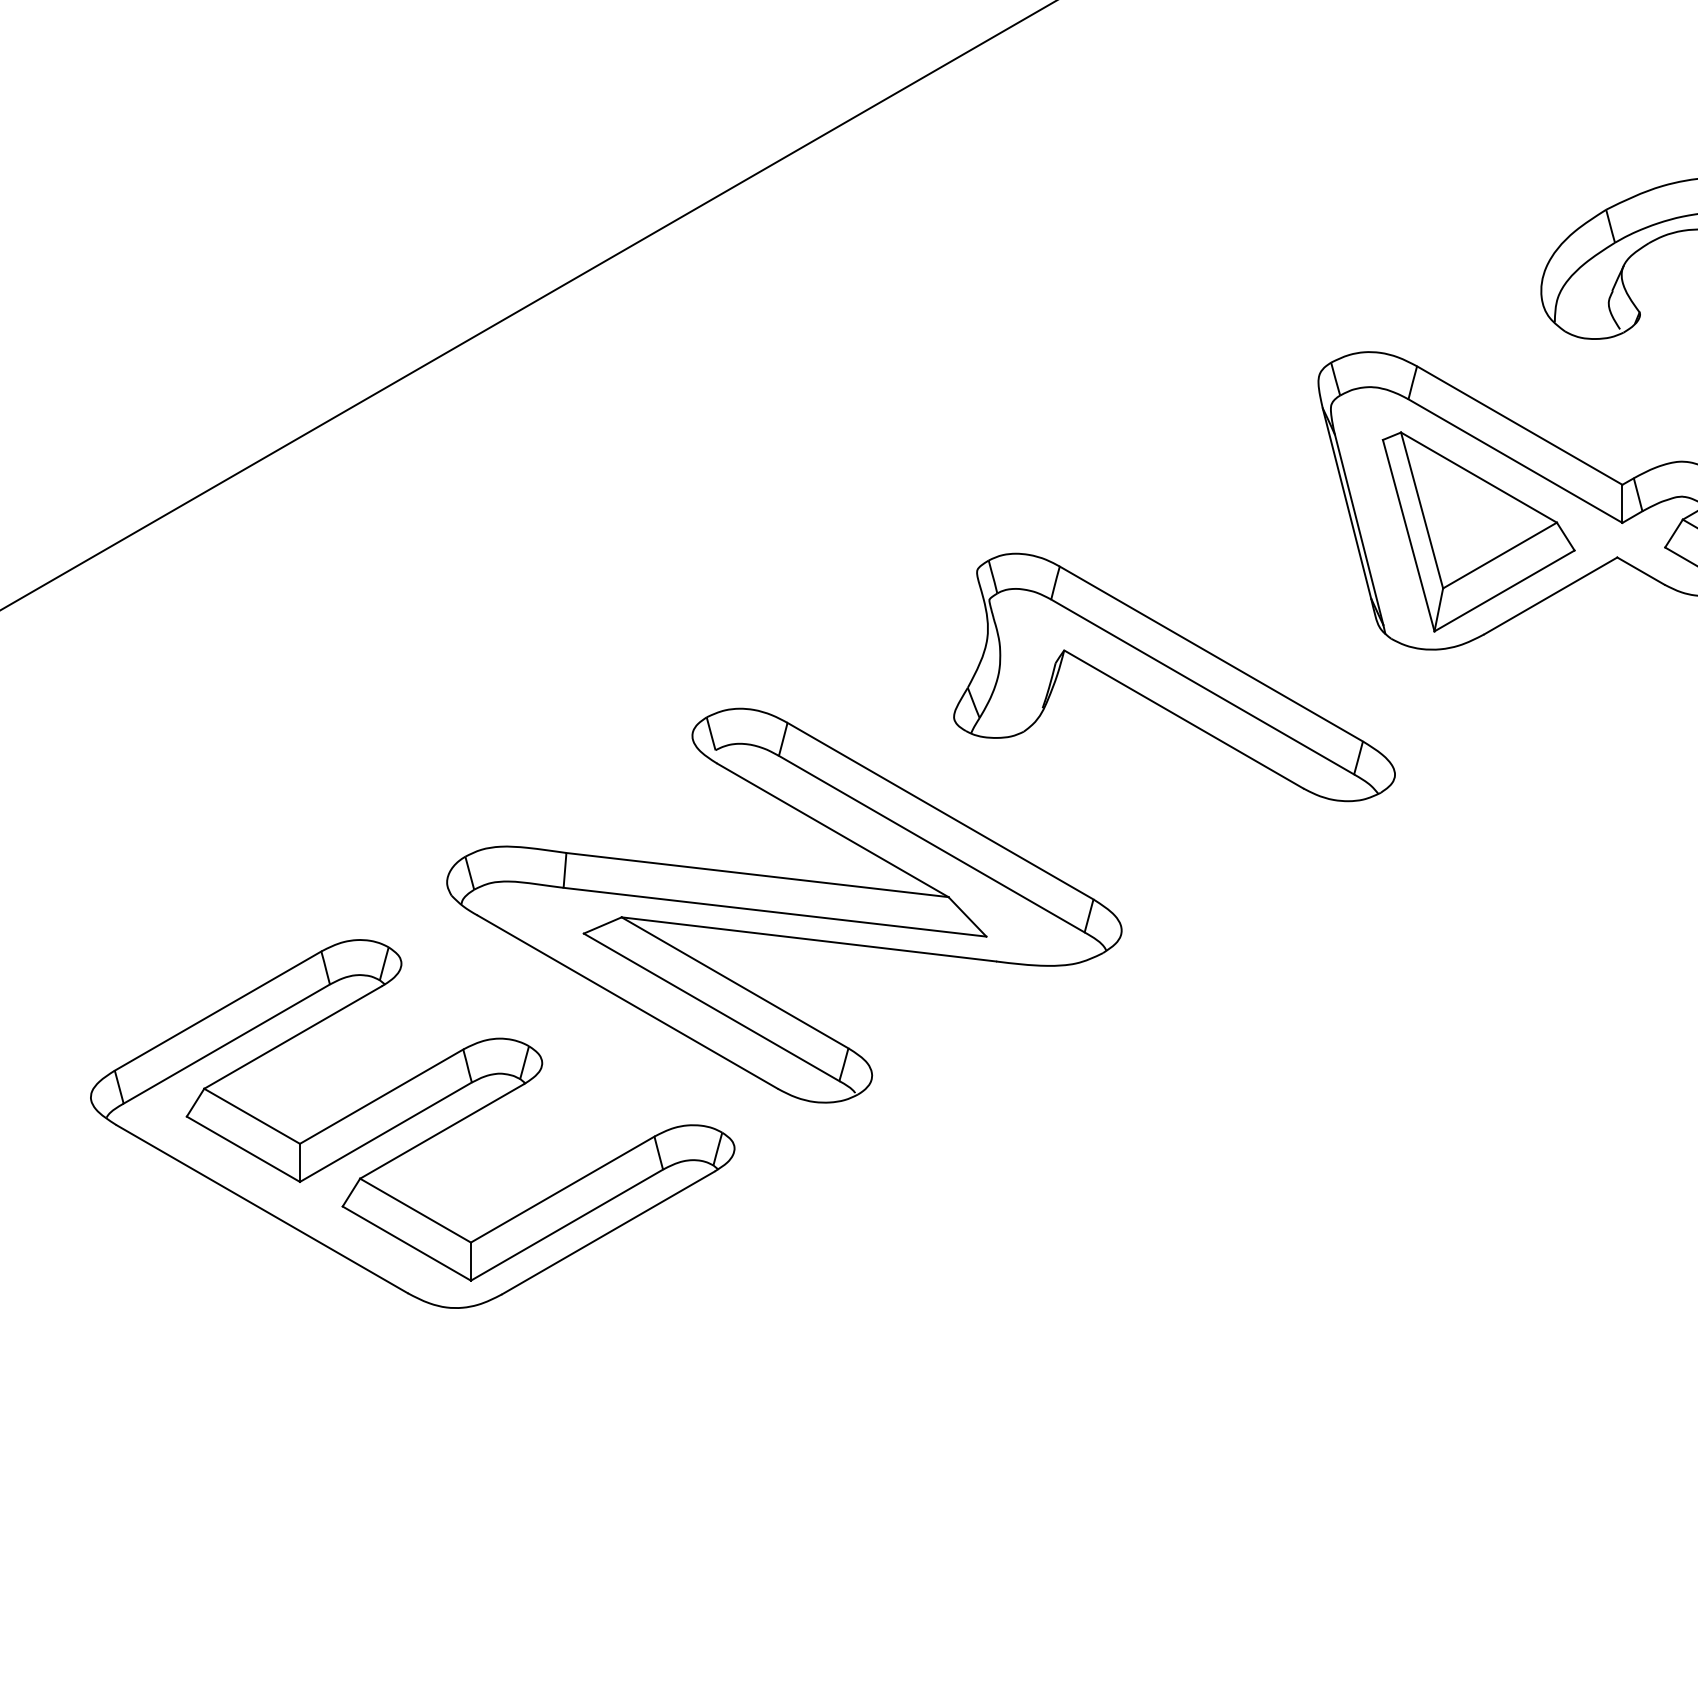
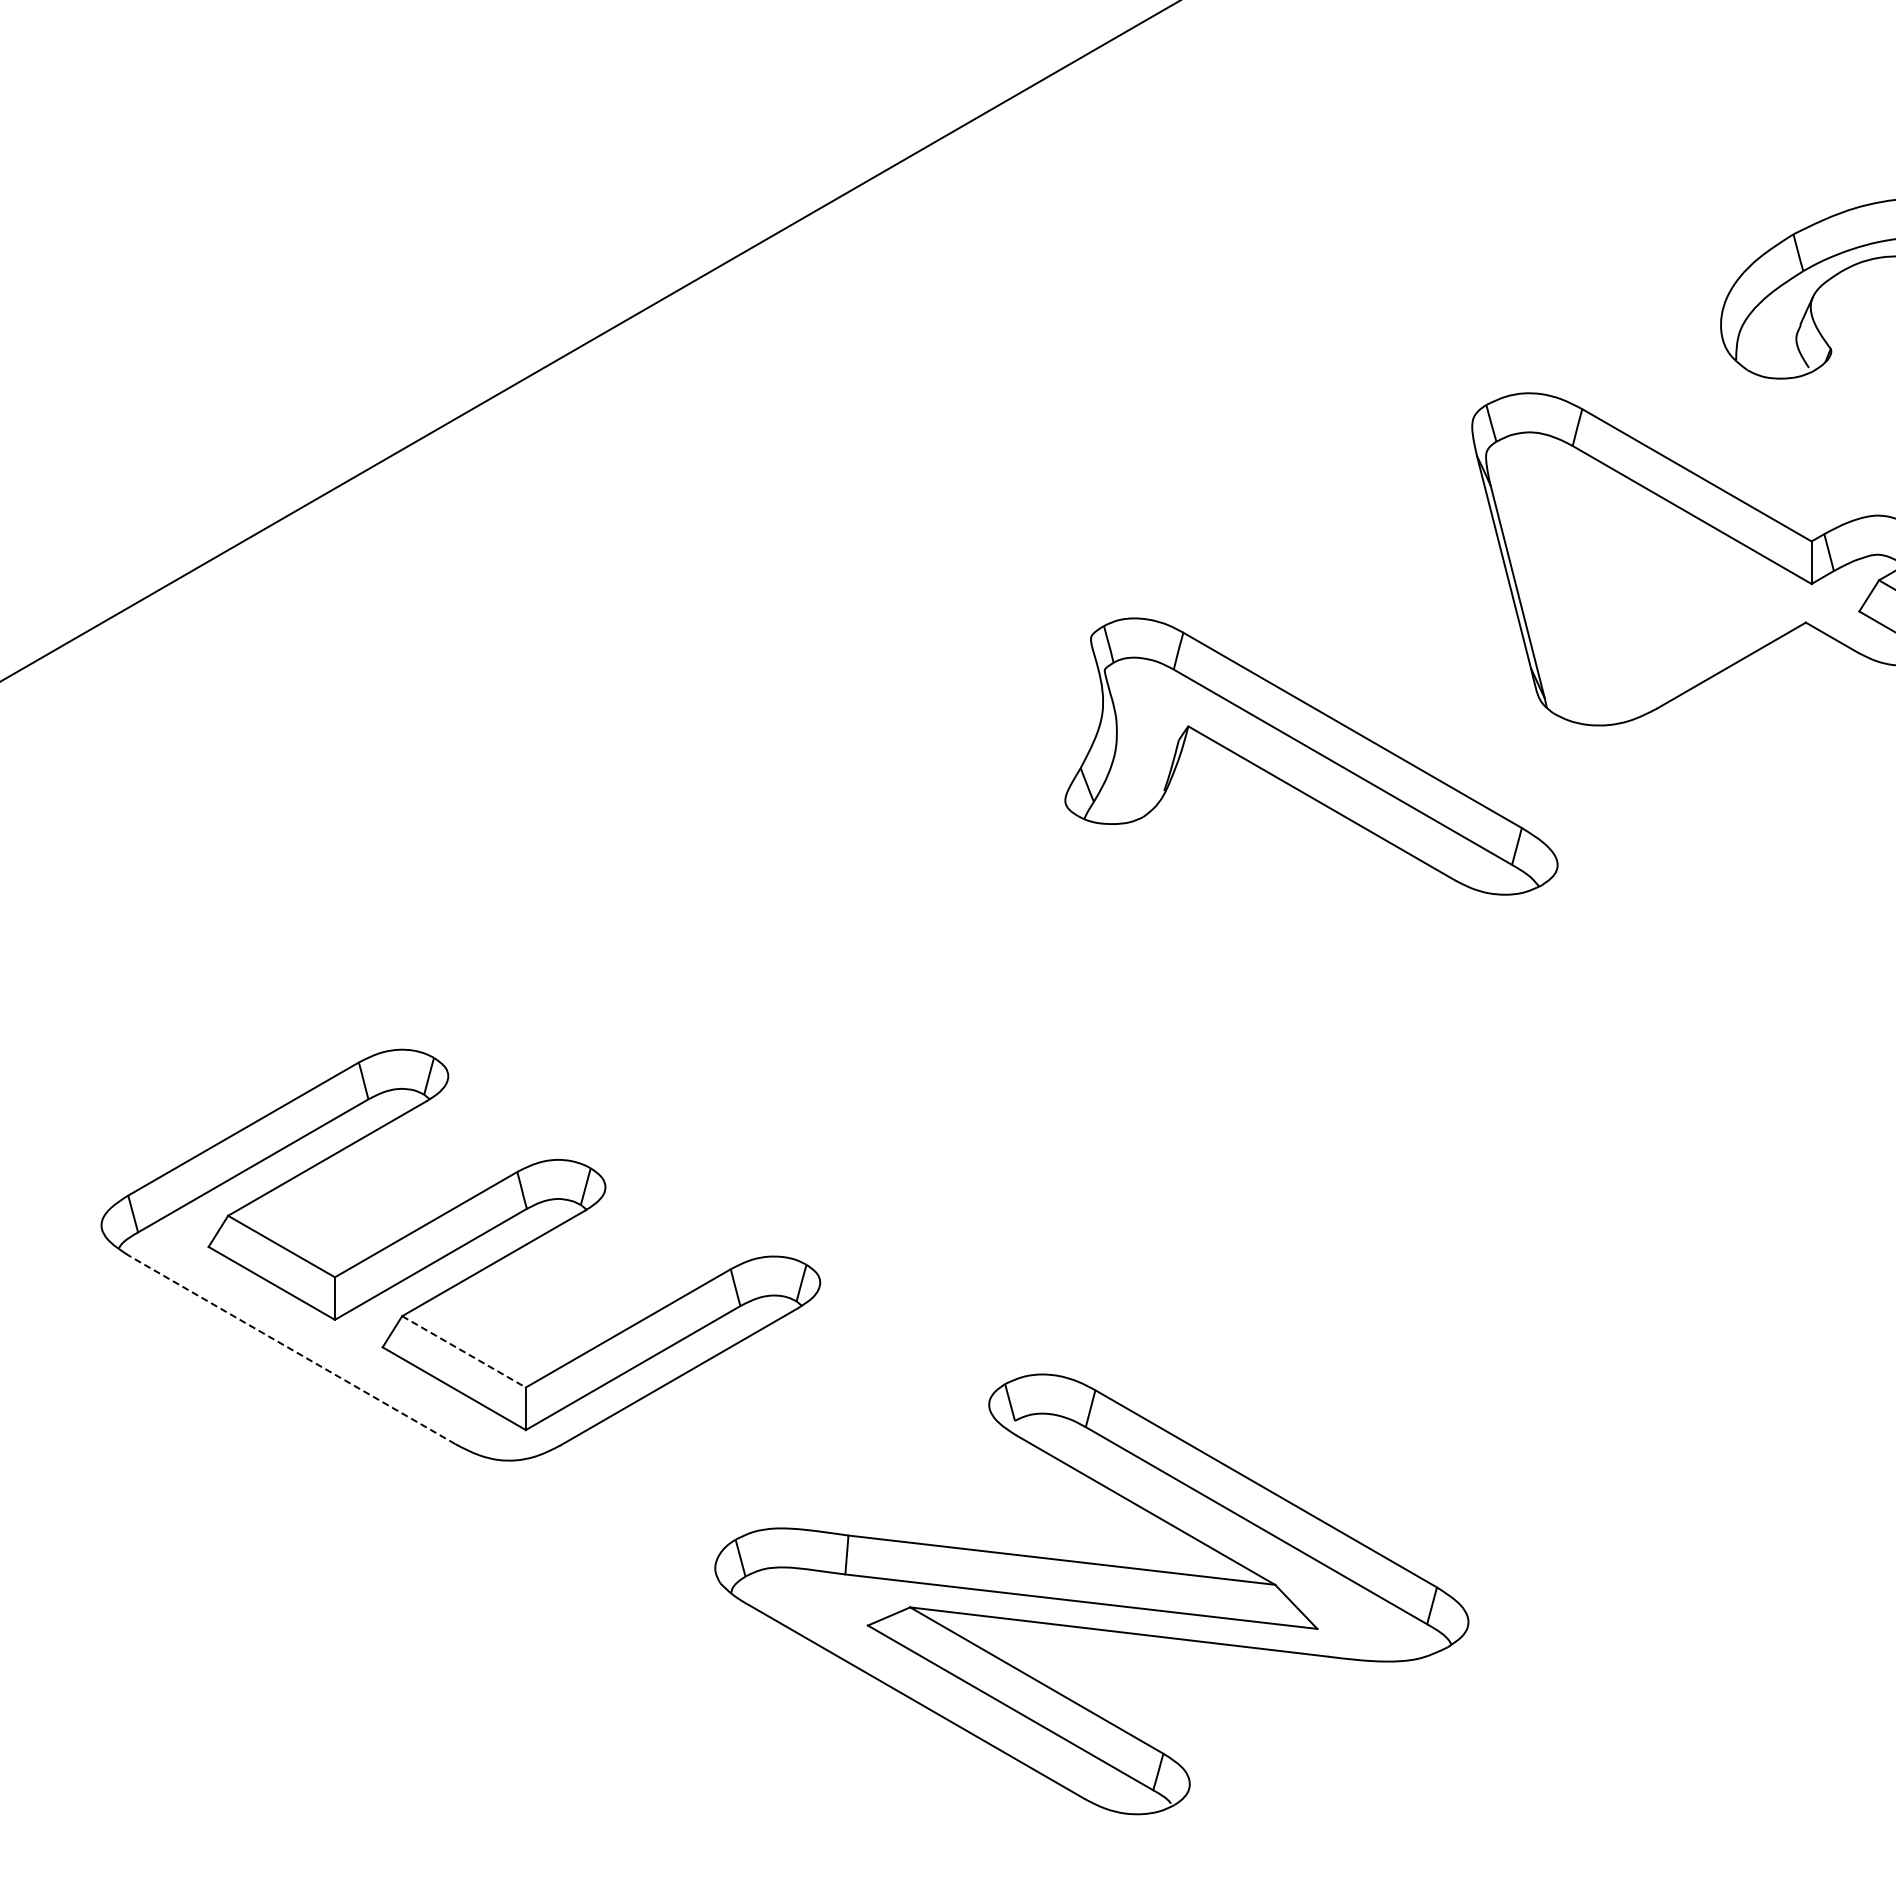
part: (1479, 532) -> (1651, 594), removed
part: (784, 905) -> (1091, 1594), moved
line: (261, 1209) -> (292, 1350), solid -> dashed
line: (415, 1211) -> (464, 1352), solid -> dashed

